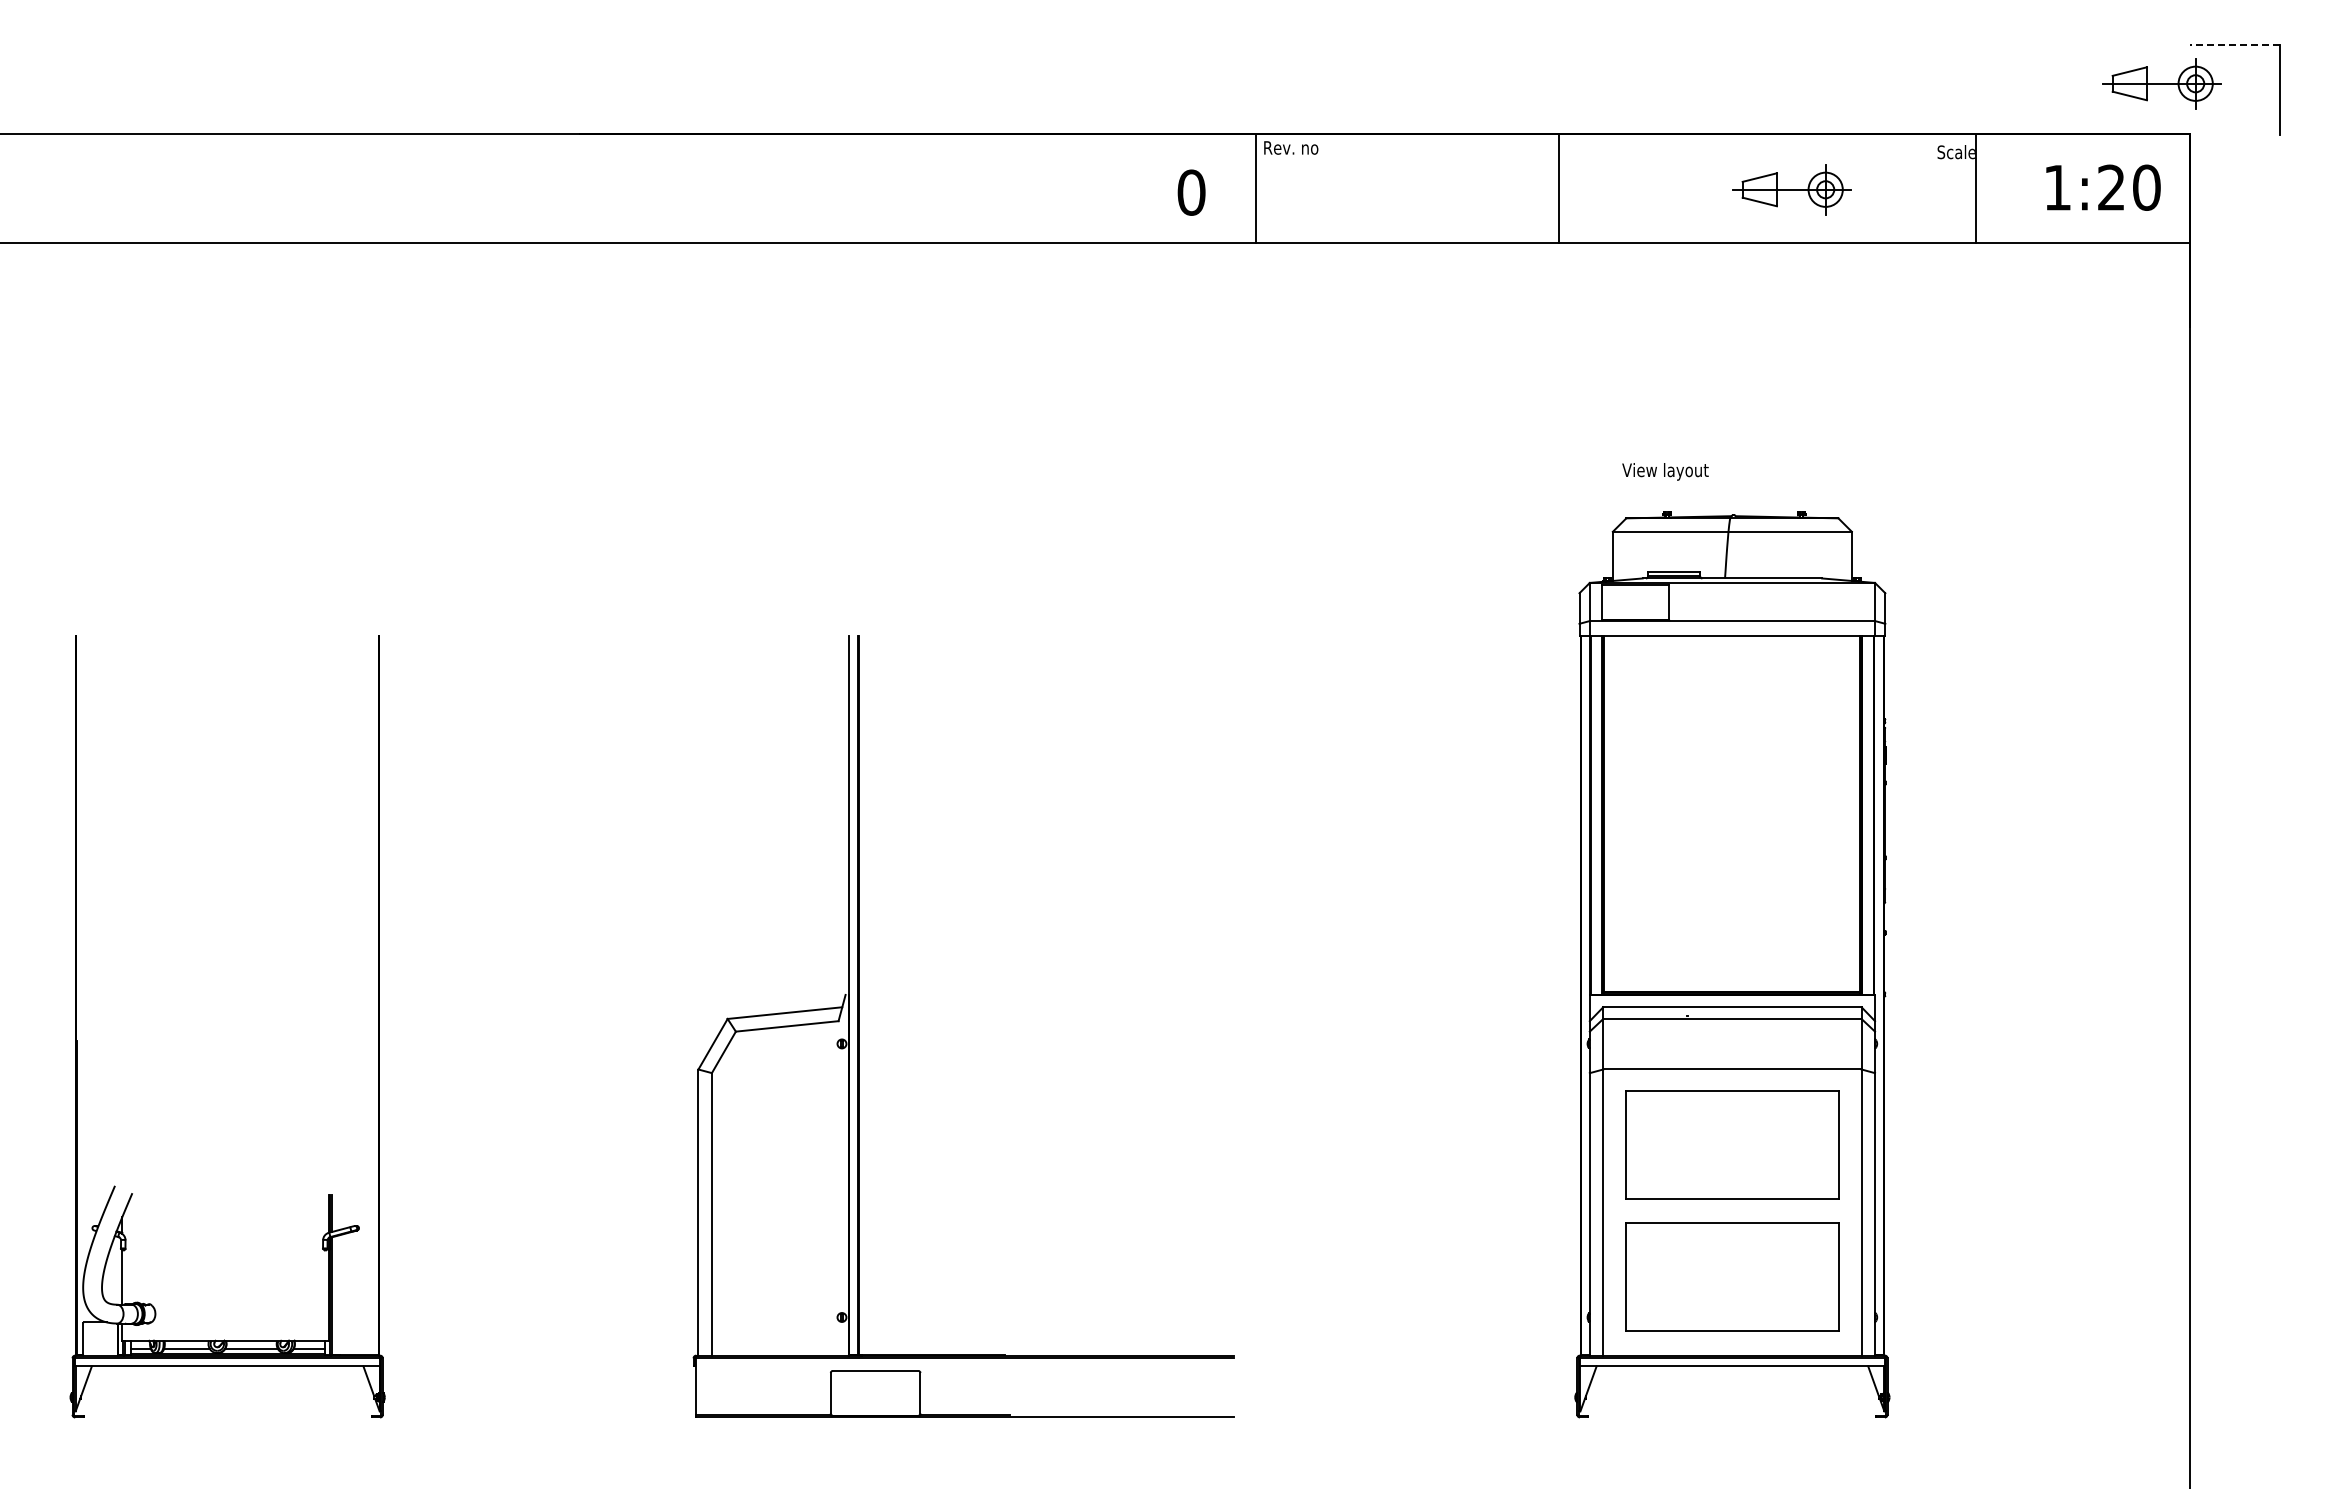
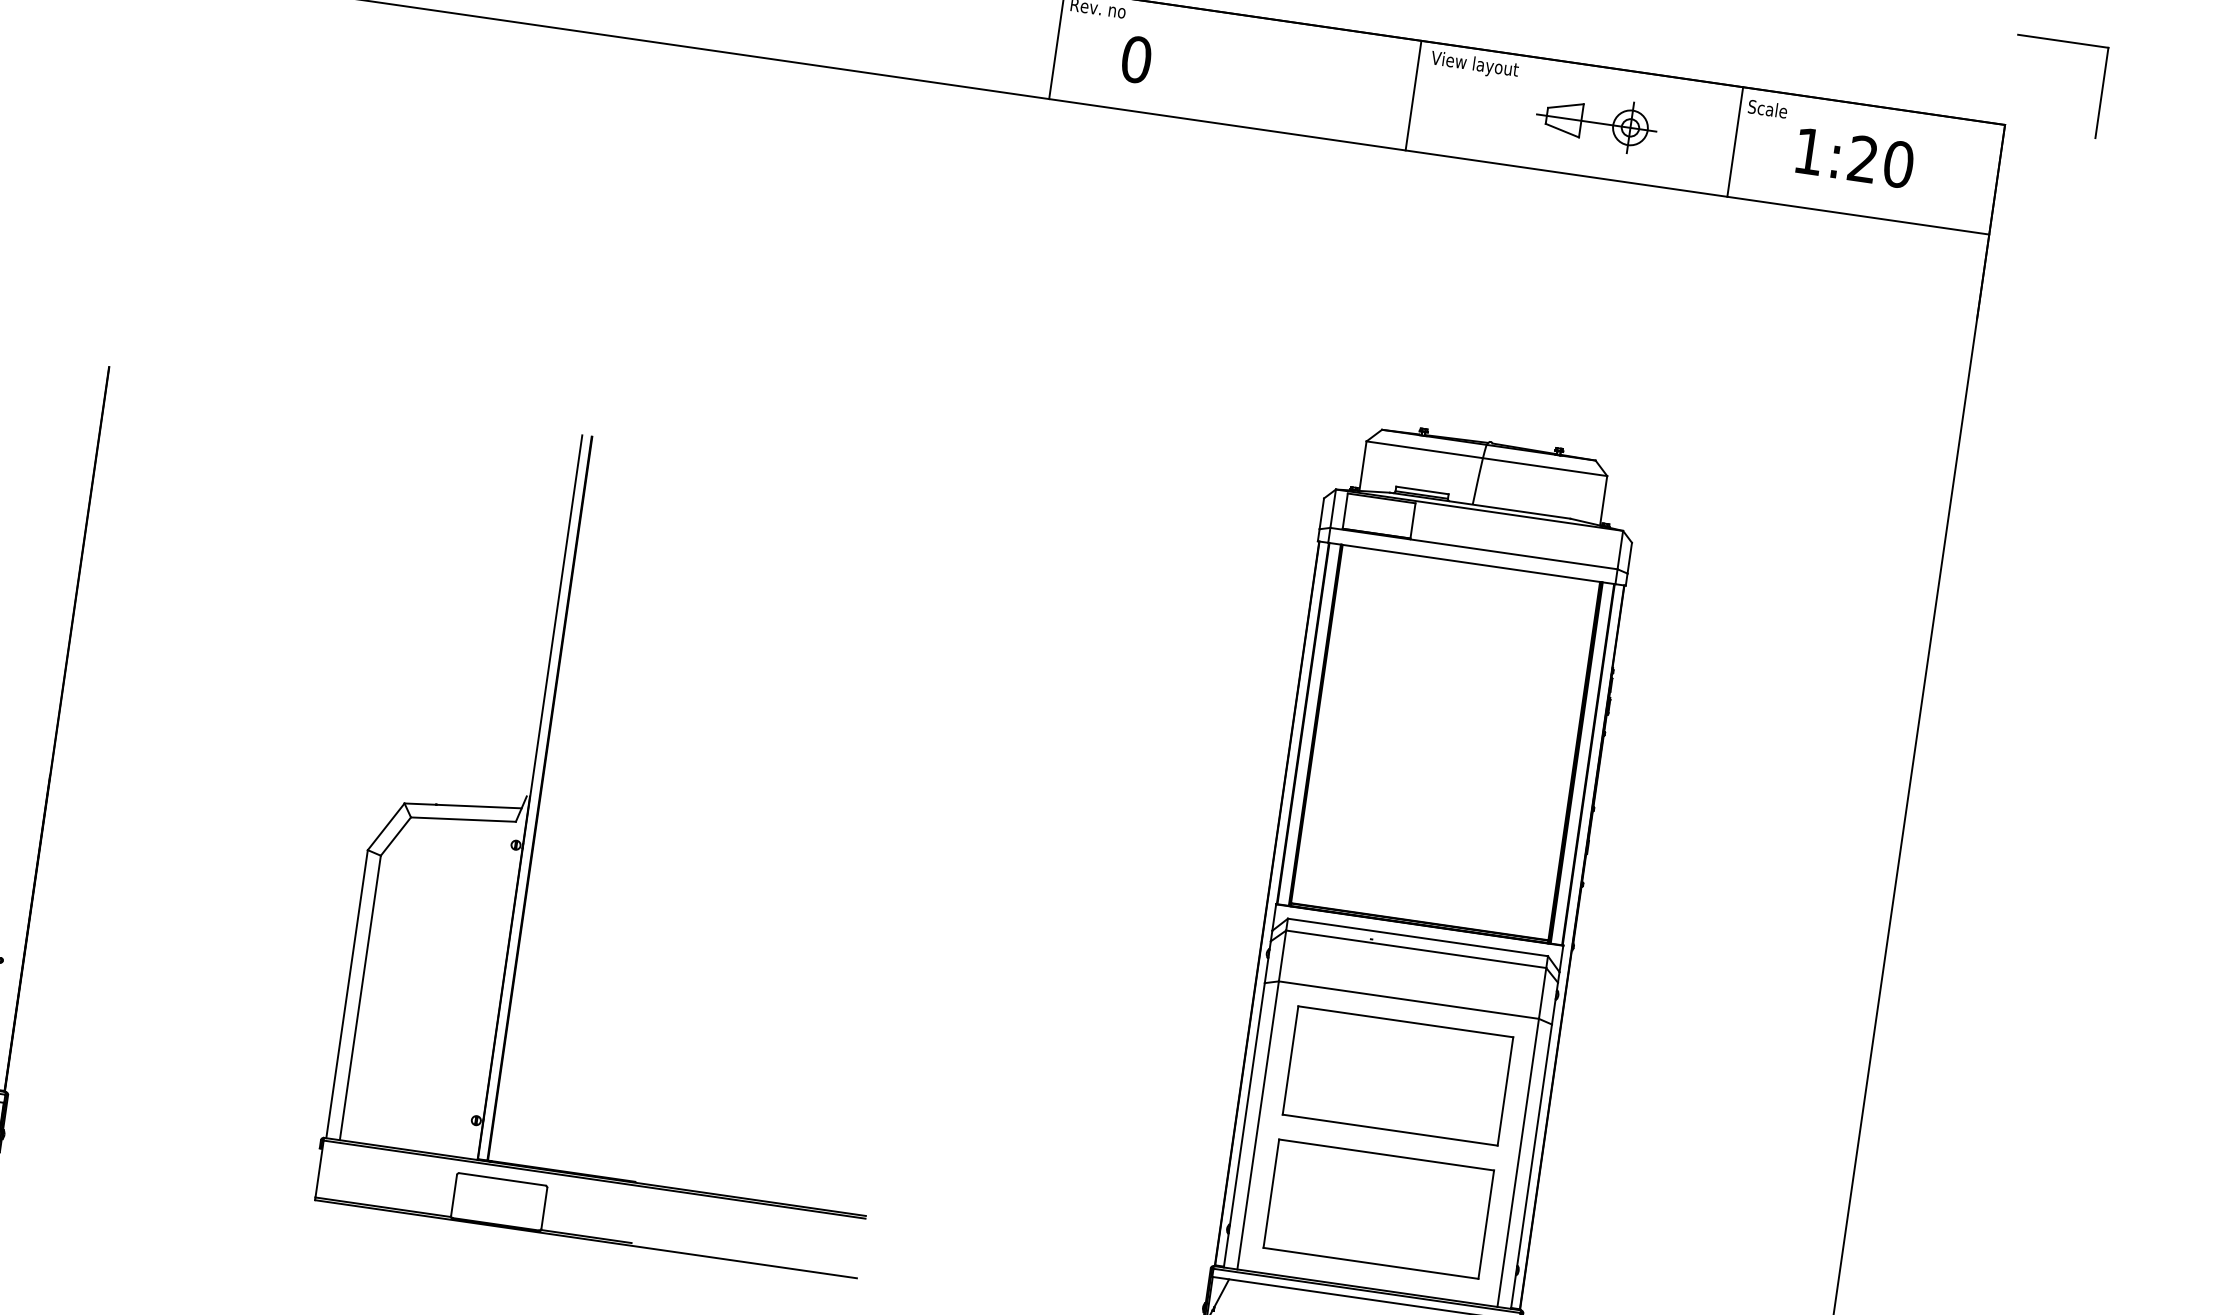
line: (2234, 44) -> (2063, 40), dashed -> solid
part: (2161, 83) -> (1984, 69), removed
text: (2103, 187) -> (1855, 157), moved
line: (1559, 188) -> (1413, 95), moved
line: (1975, 188) -> (1735, 141), moved
text: (1191, 192) -> (1136, 59), moved
text: (1665, 471) -> (1474, 65), moved

